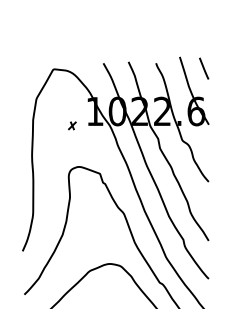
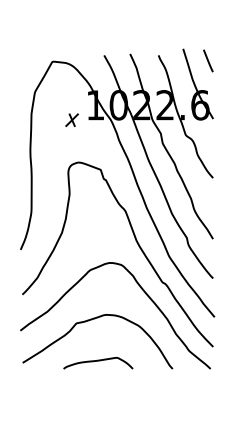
part: (71, 125) -> (71, 119), size x1.67

